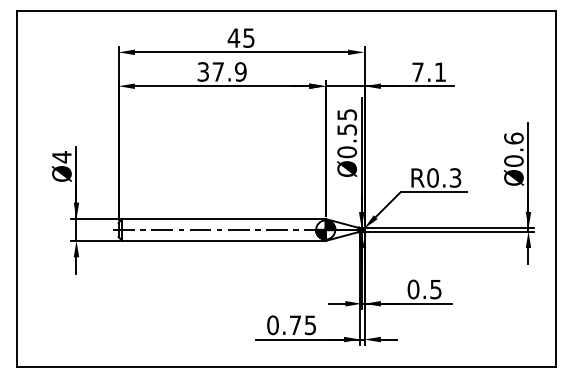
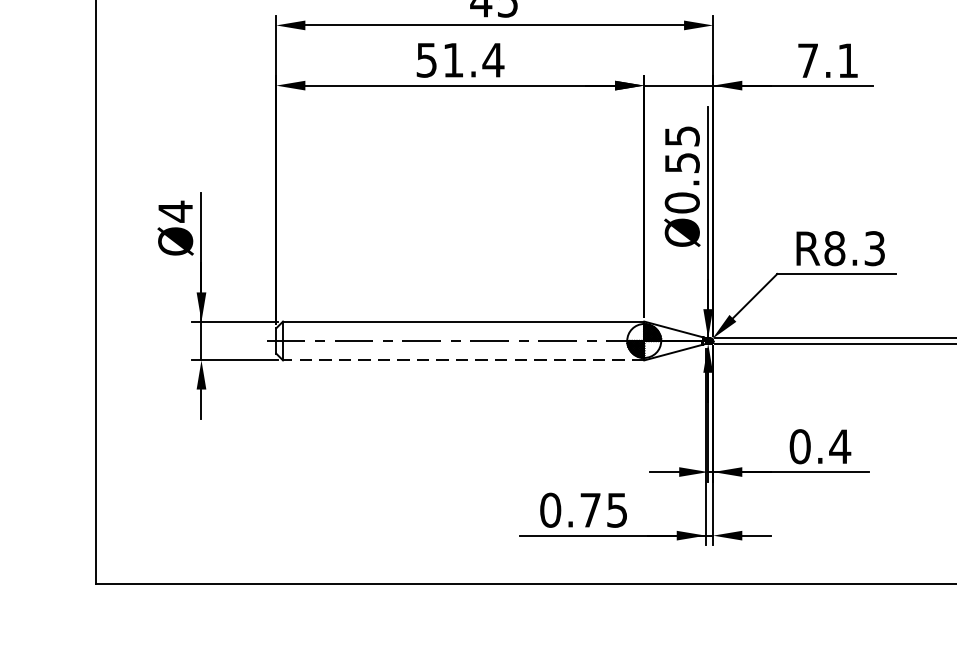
text: (222, 71) -> (460, 59), 37.9 -> 51.4
text: (432, 177) -> (833, 247), R0.3 -> R8.3
line: (224, 240) -> (464, 359), solid -> dashed
text: (435, 289) -> (839, 446), 0.5 -> 0.4

